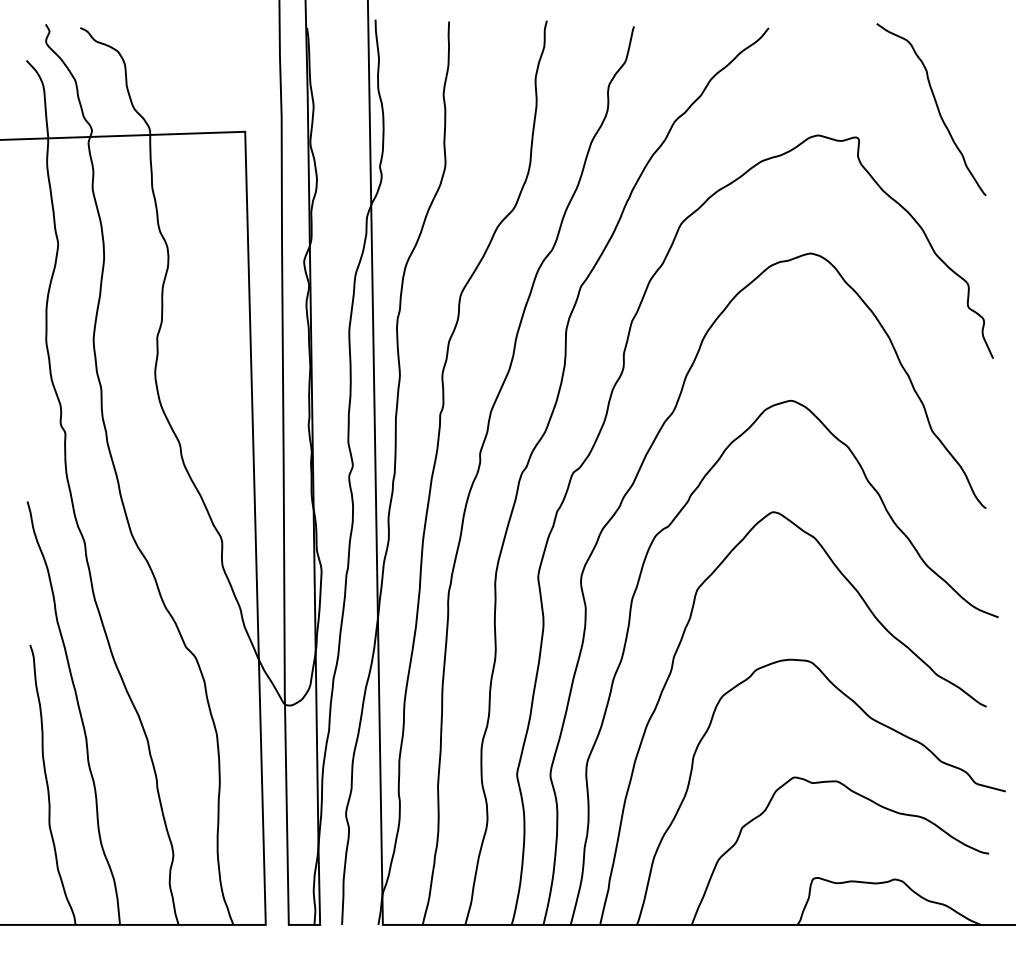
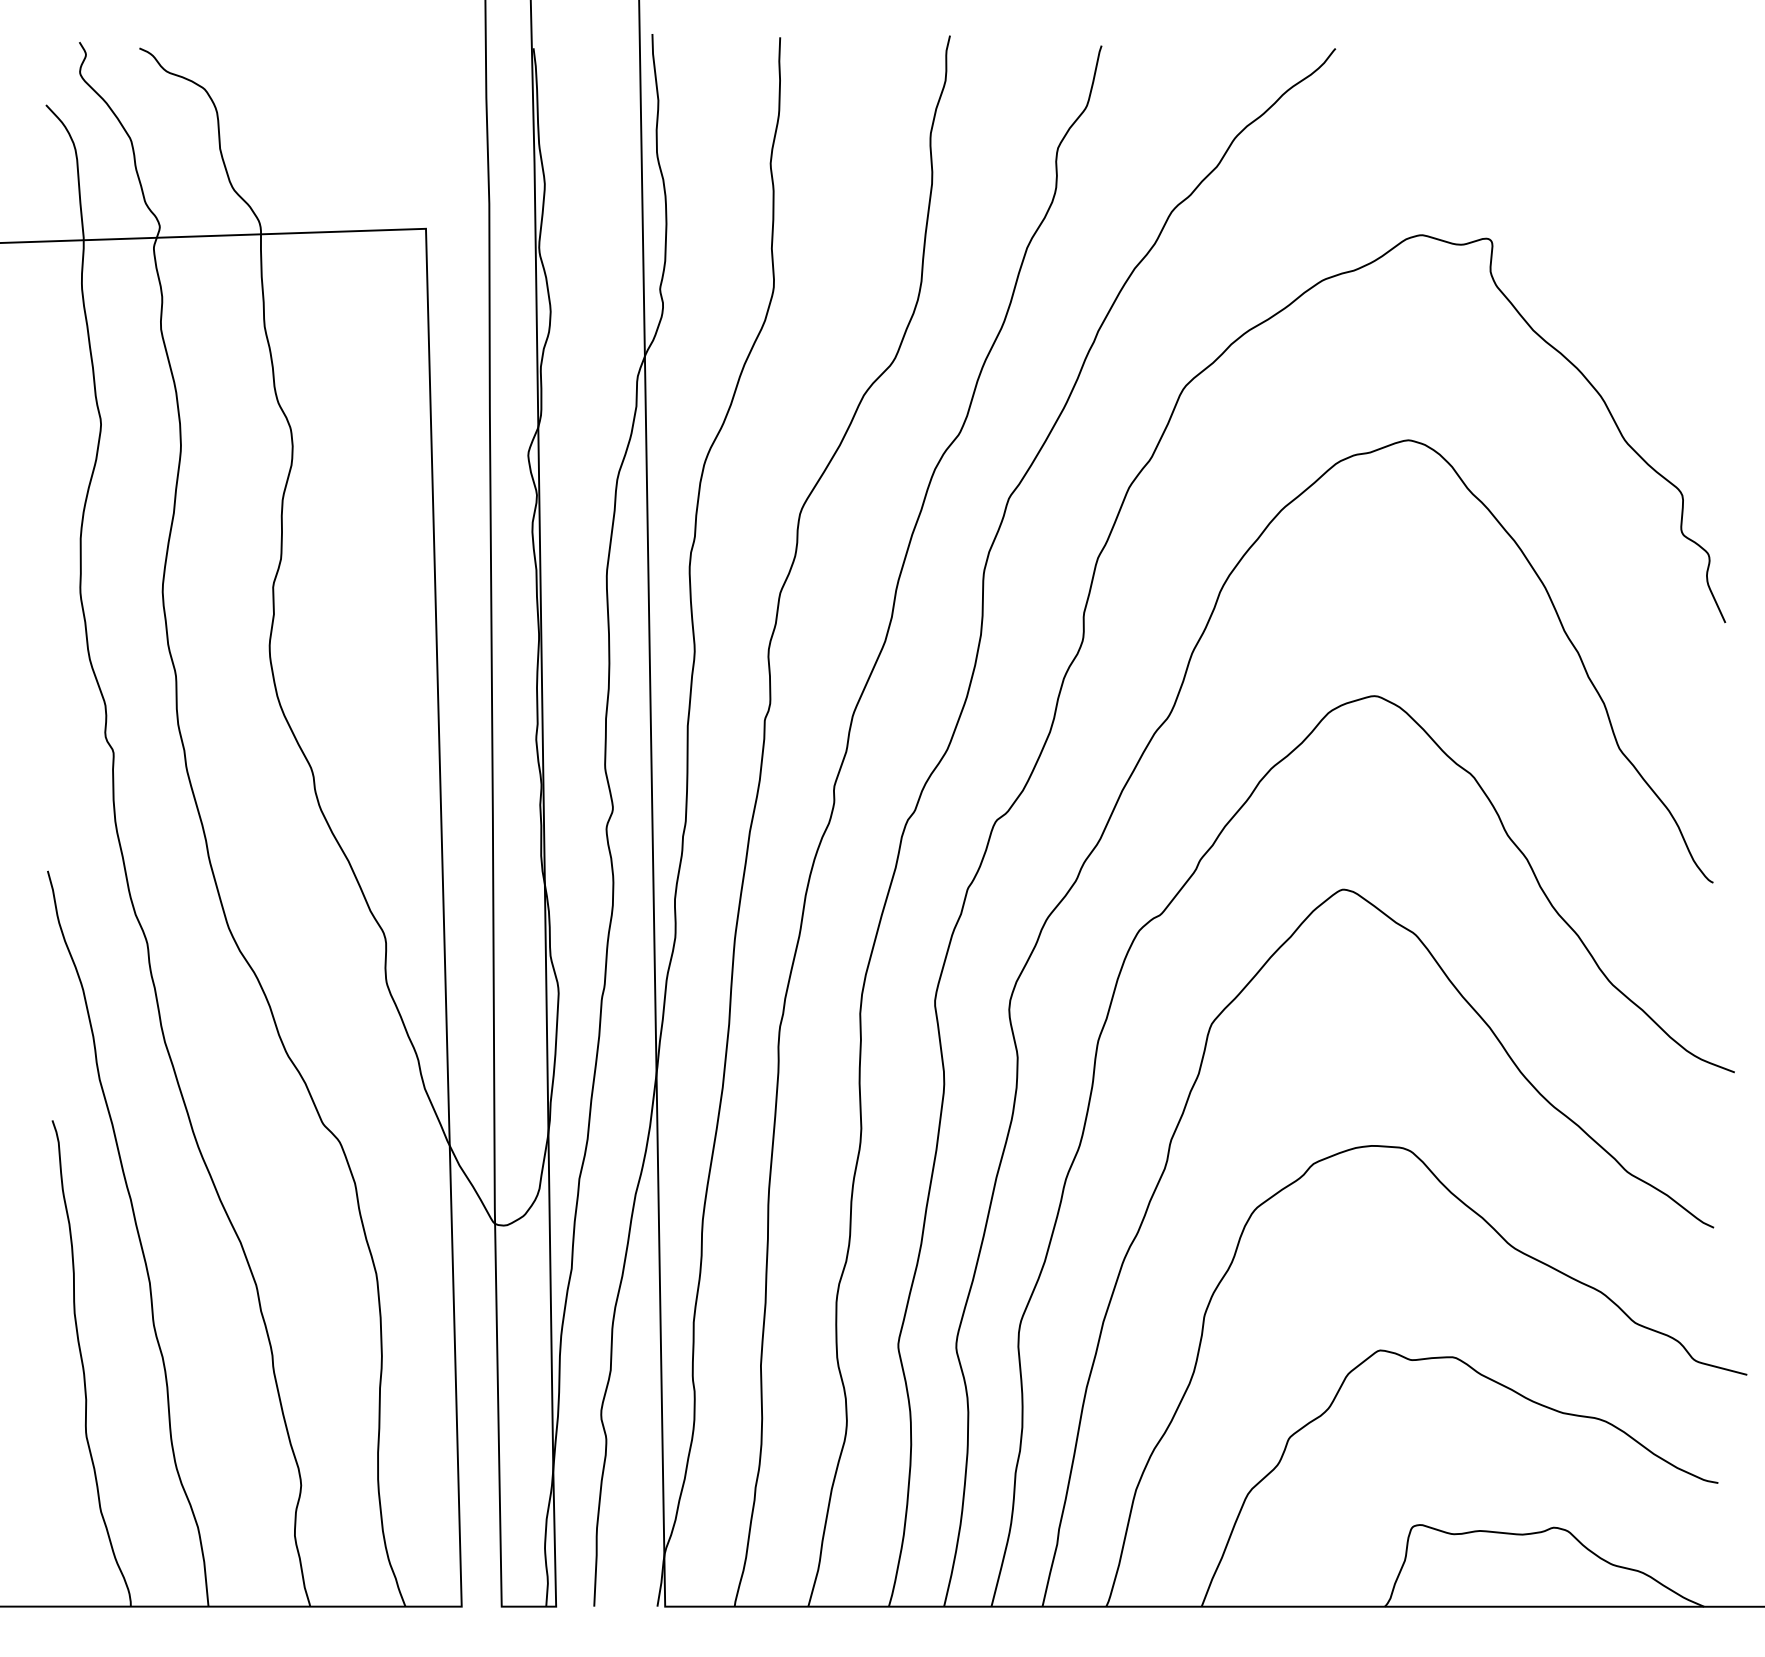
curve: (936, 107) -> (1626, 186), removed

